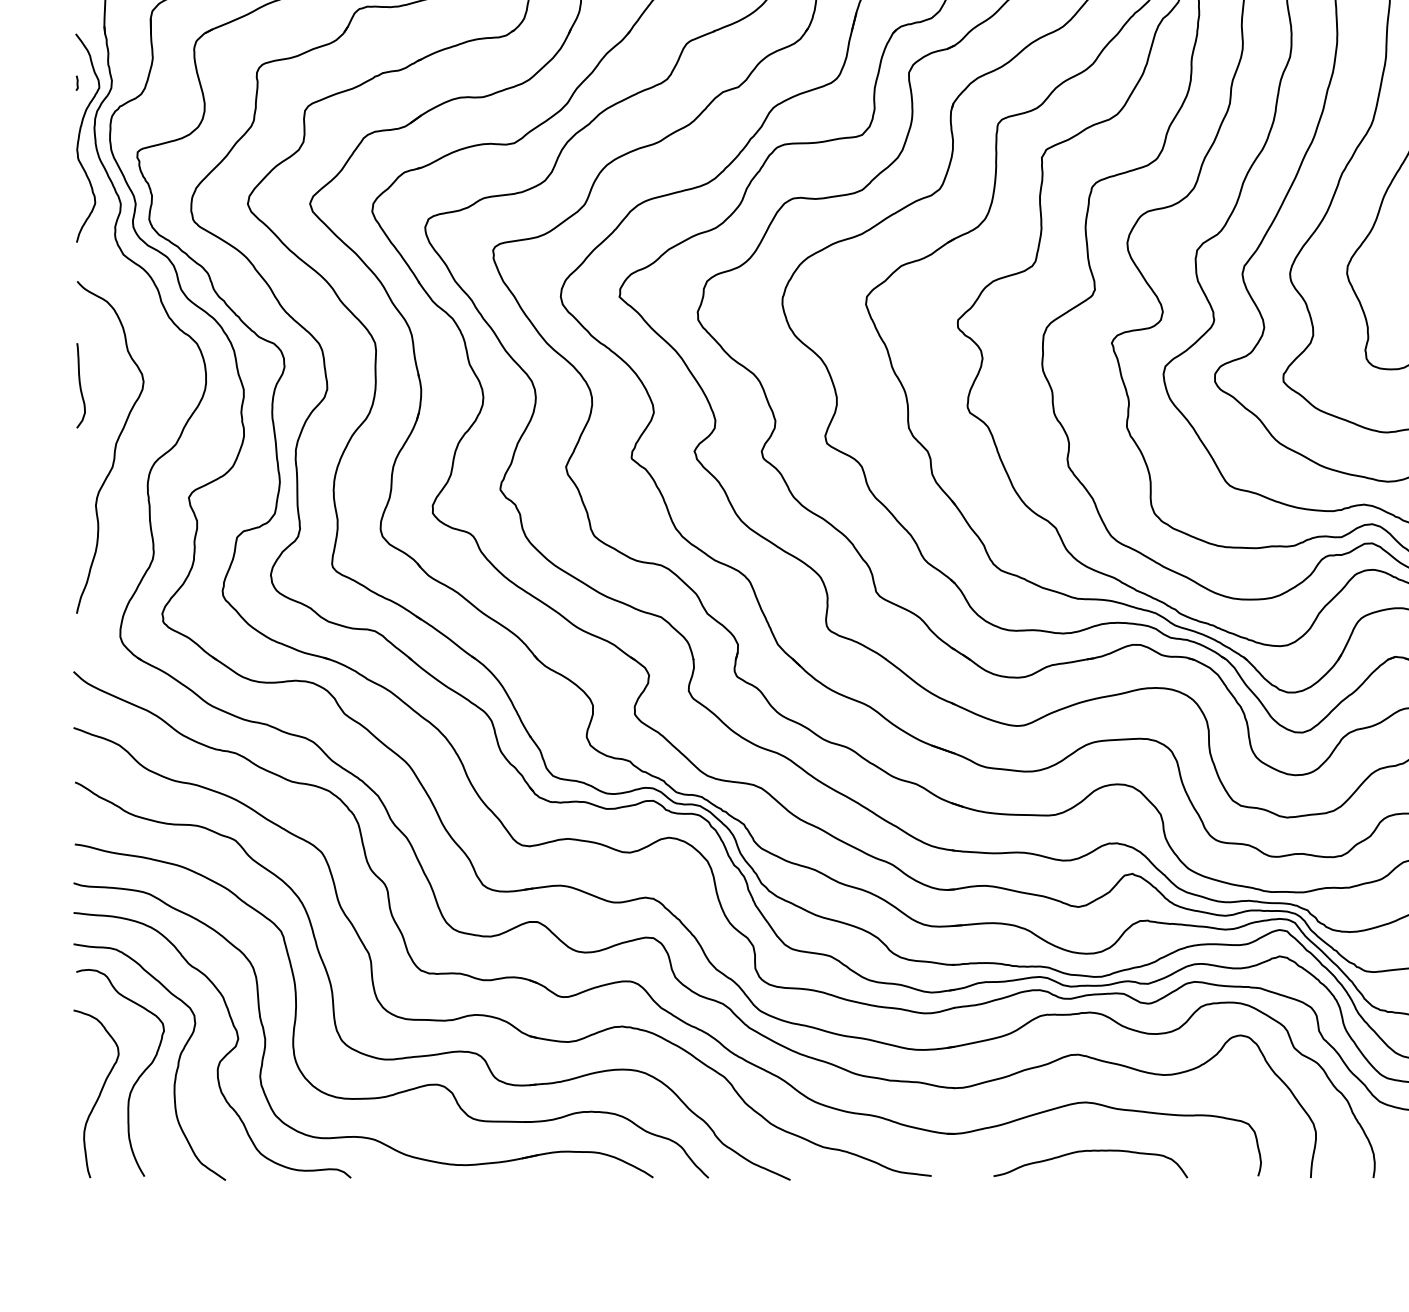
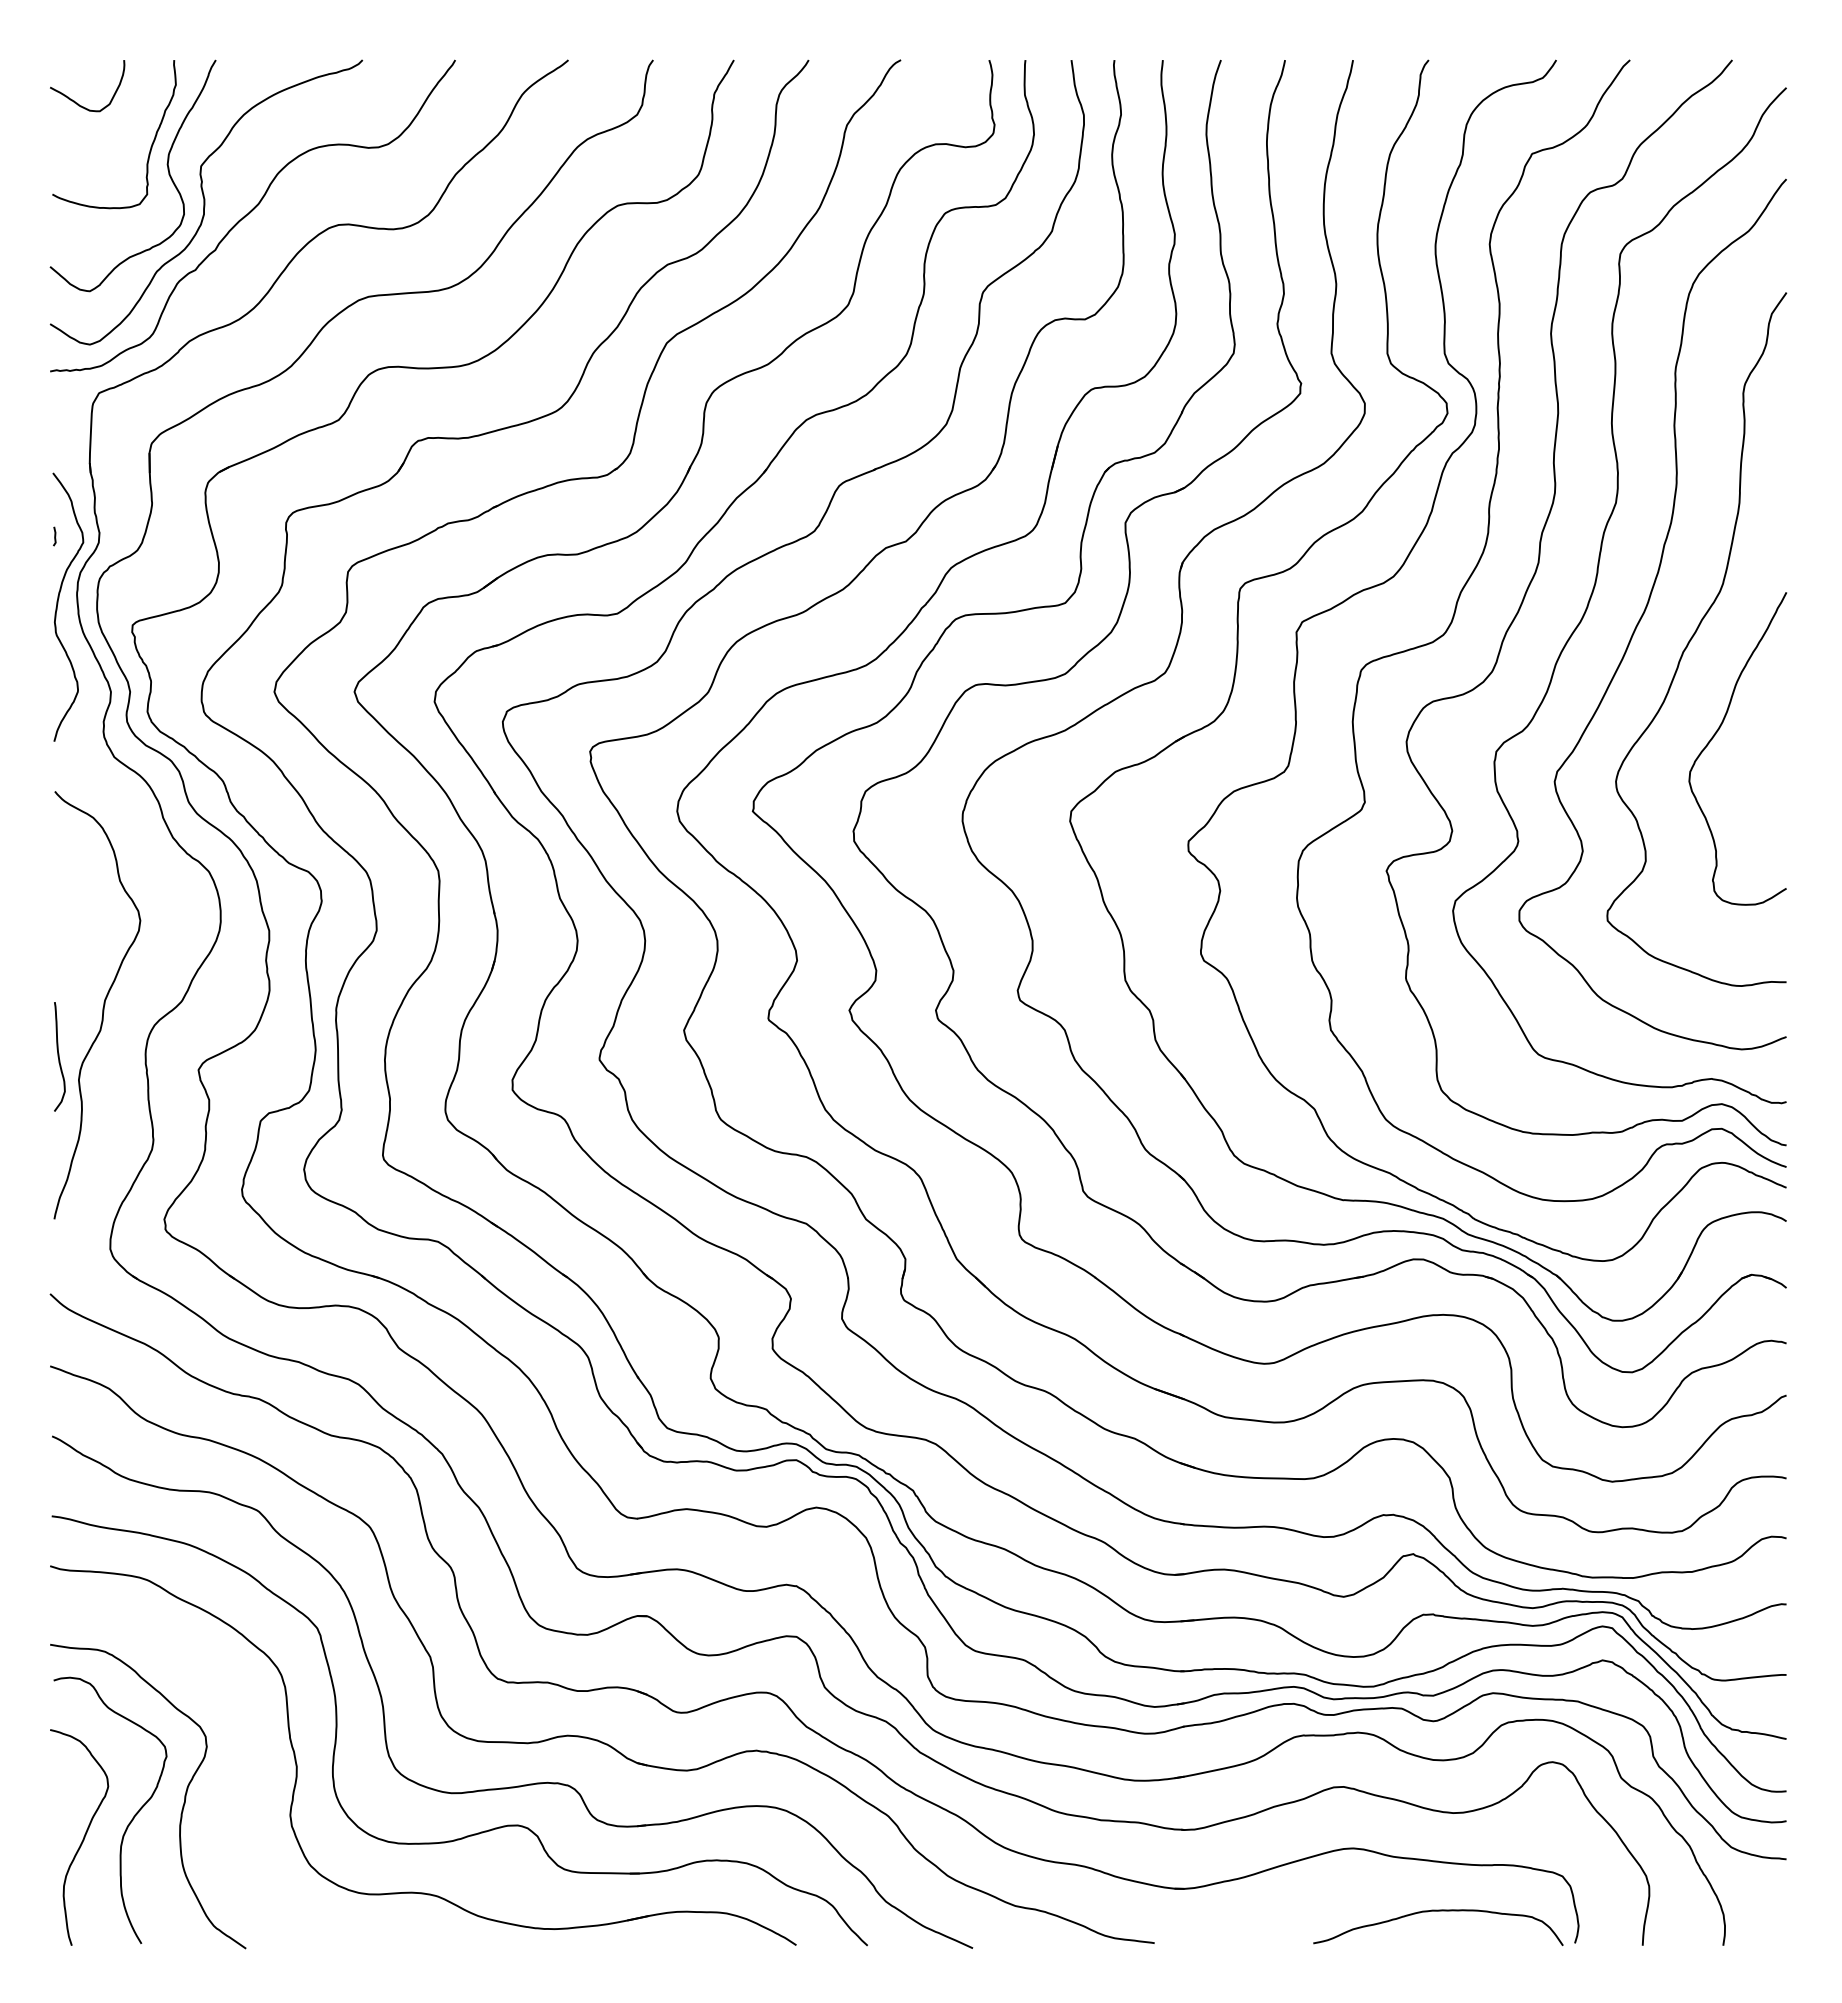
curve: (80, 385) -> (59, 1056), moved
curve: (223, 1056) -> (243, 1789), removed
curve: (1090, 1151) -> (1438, 1911), moved

